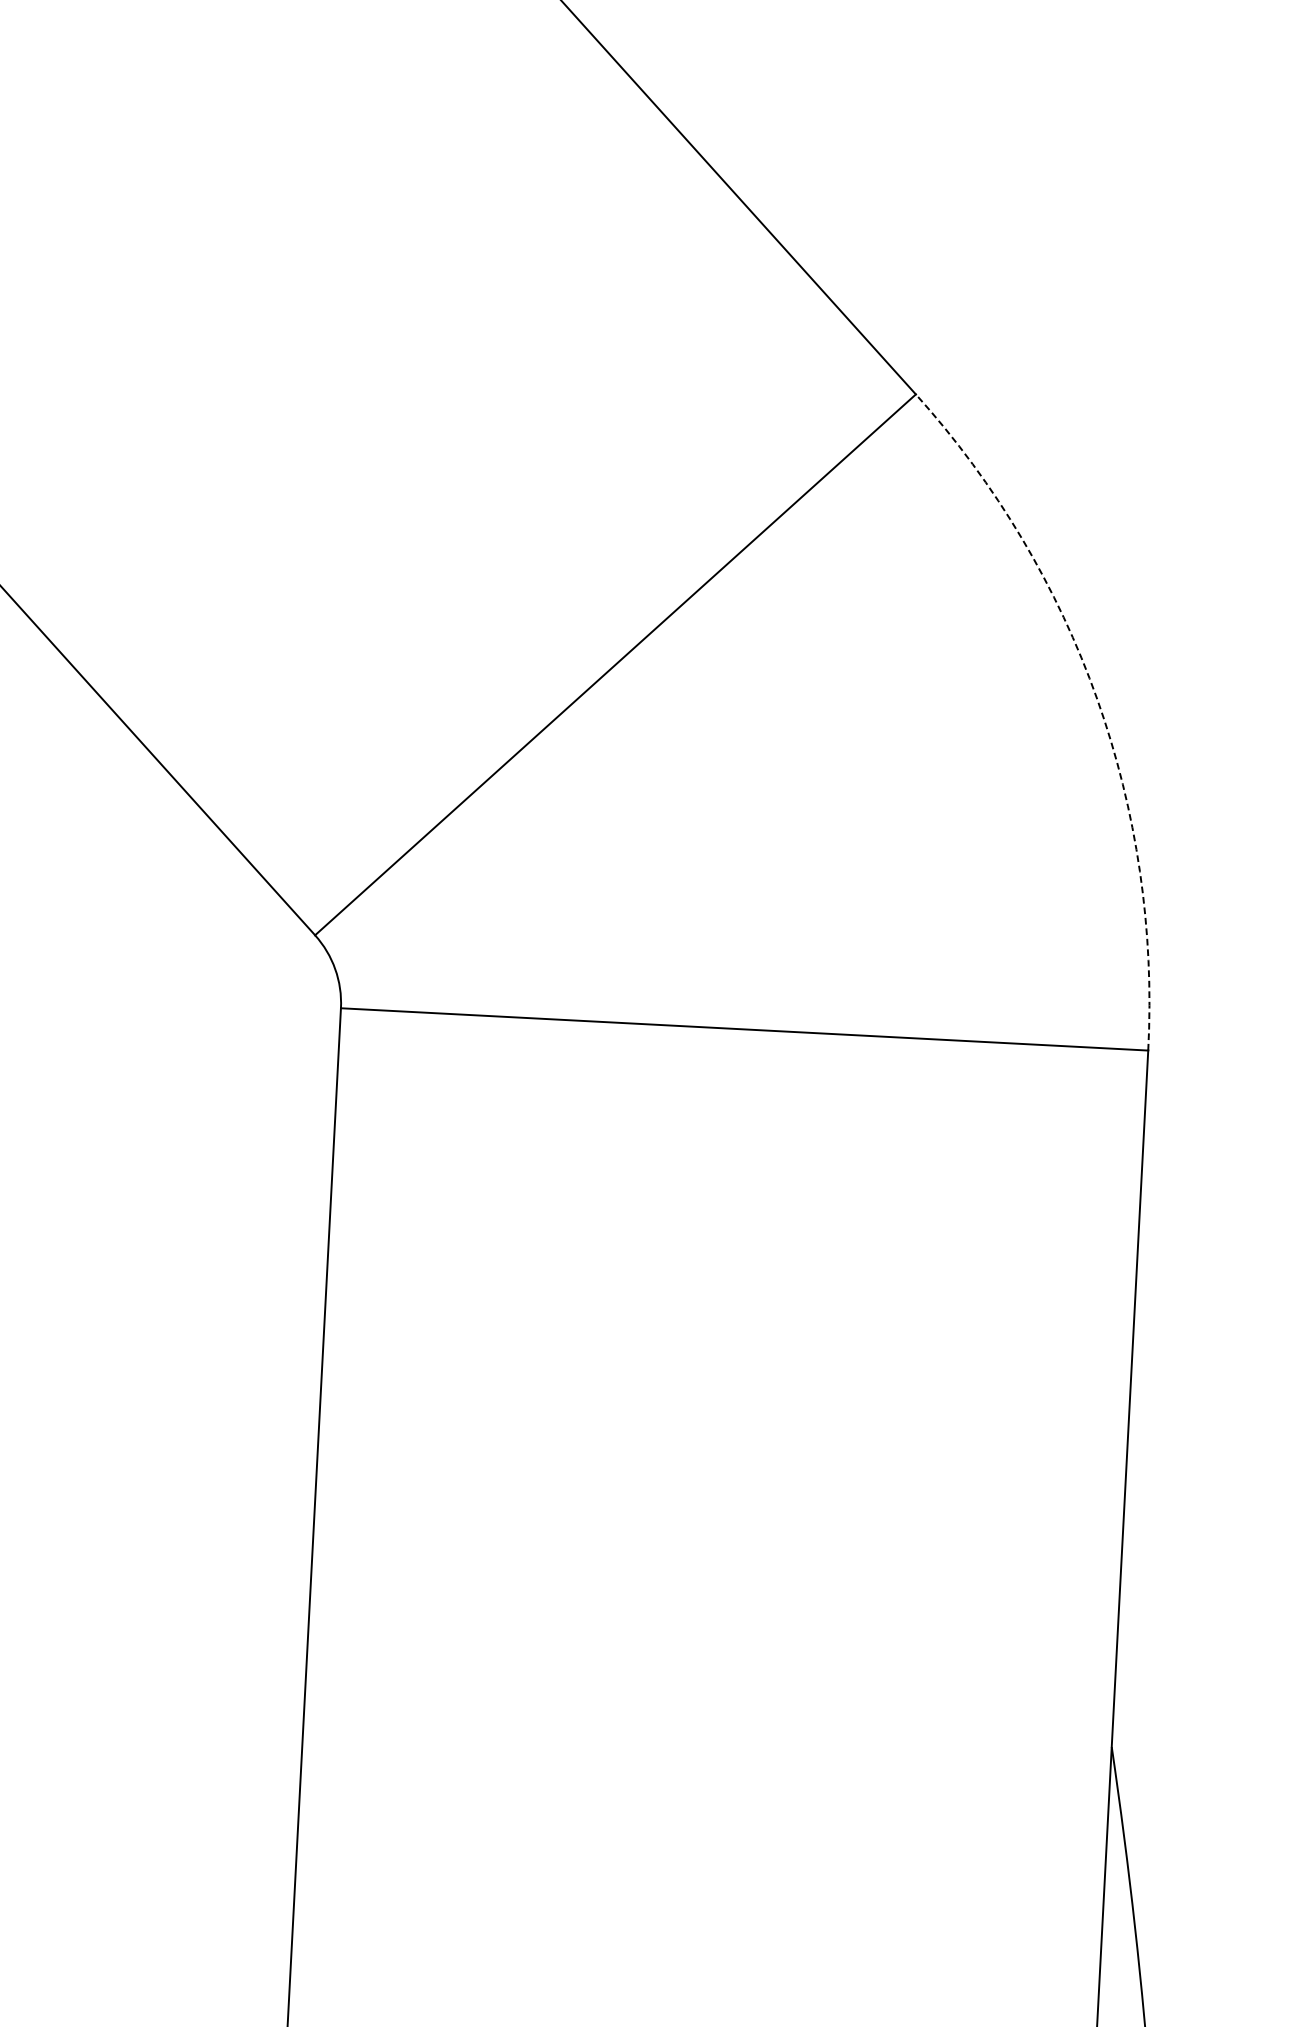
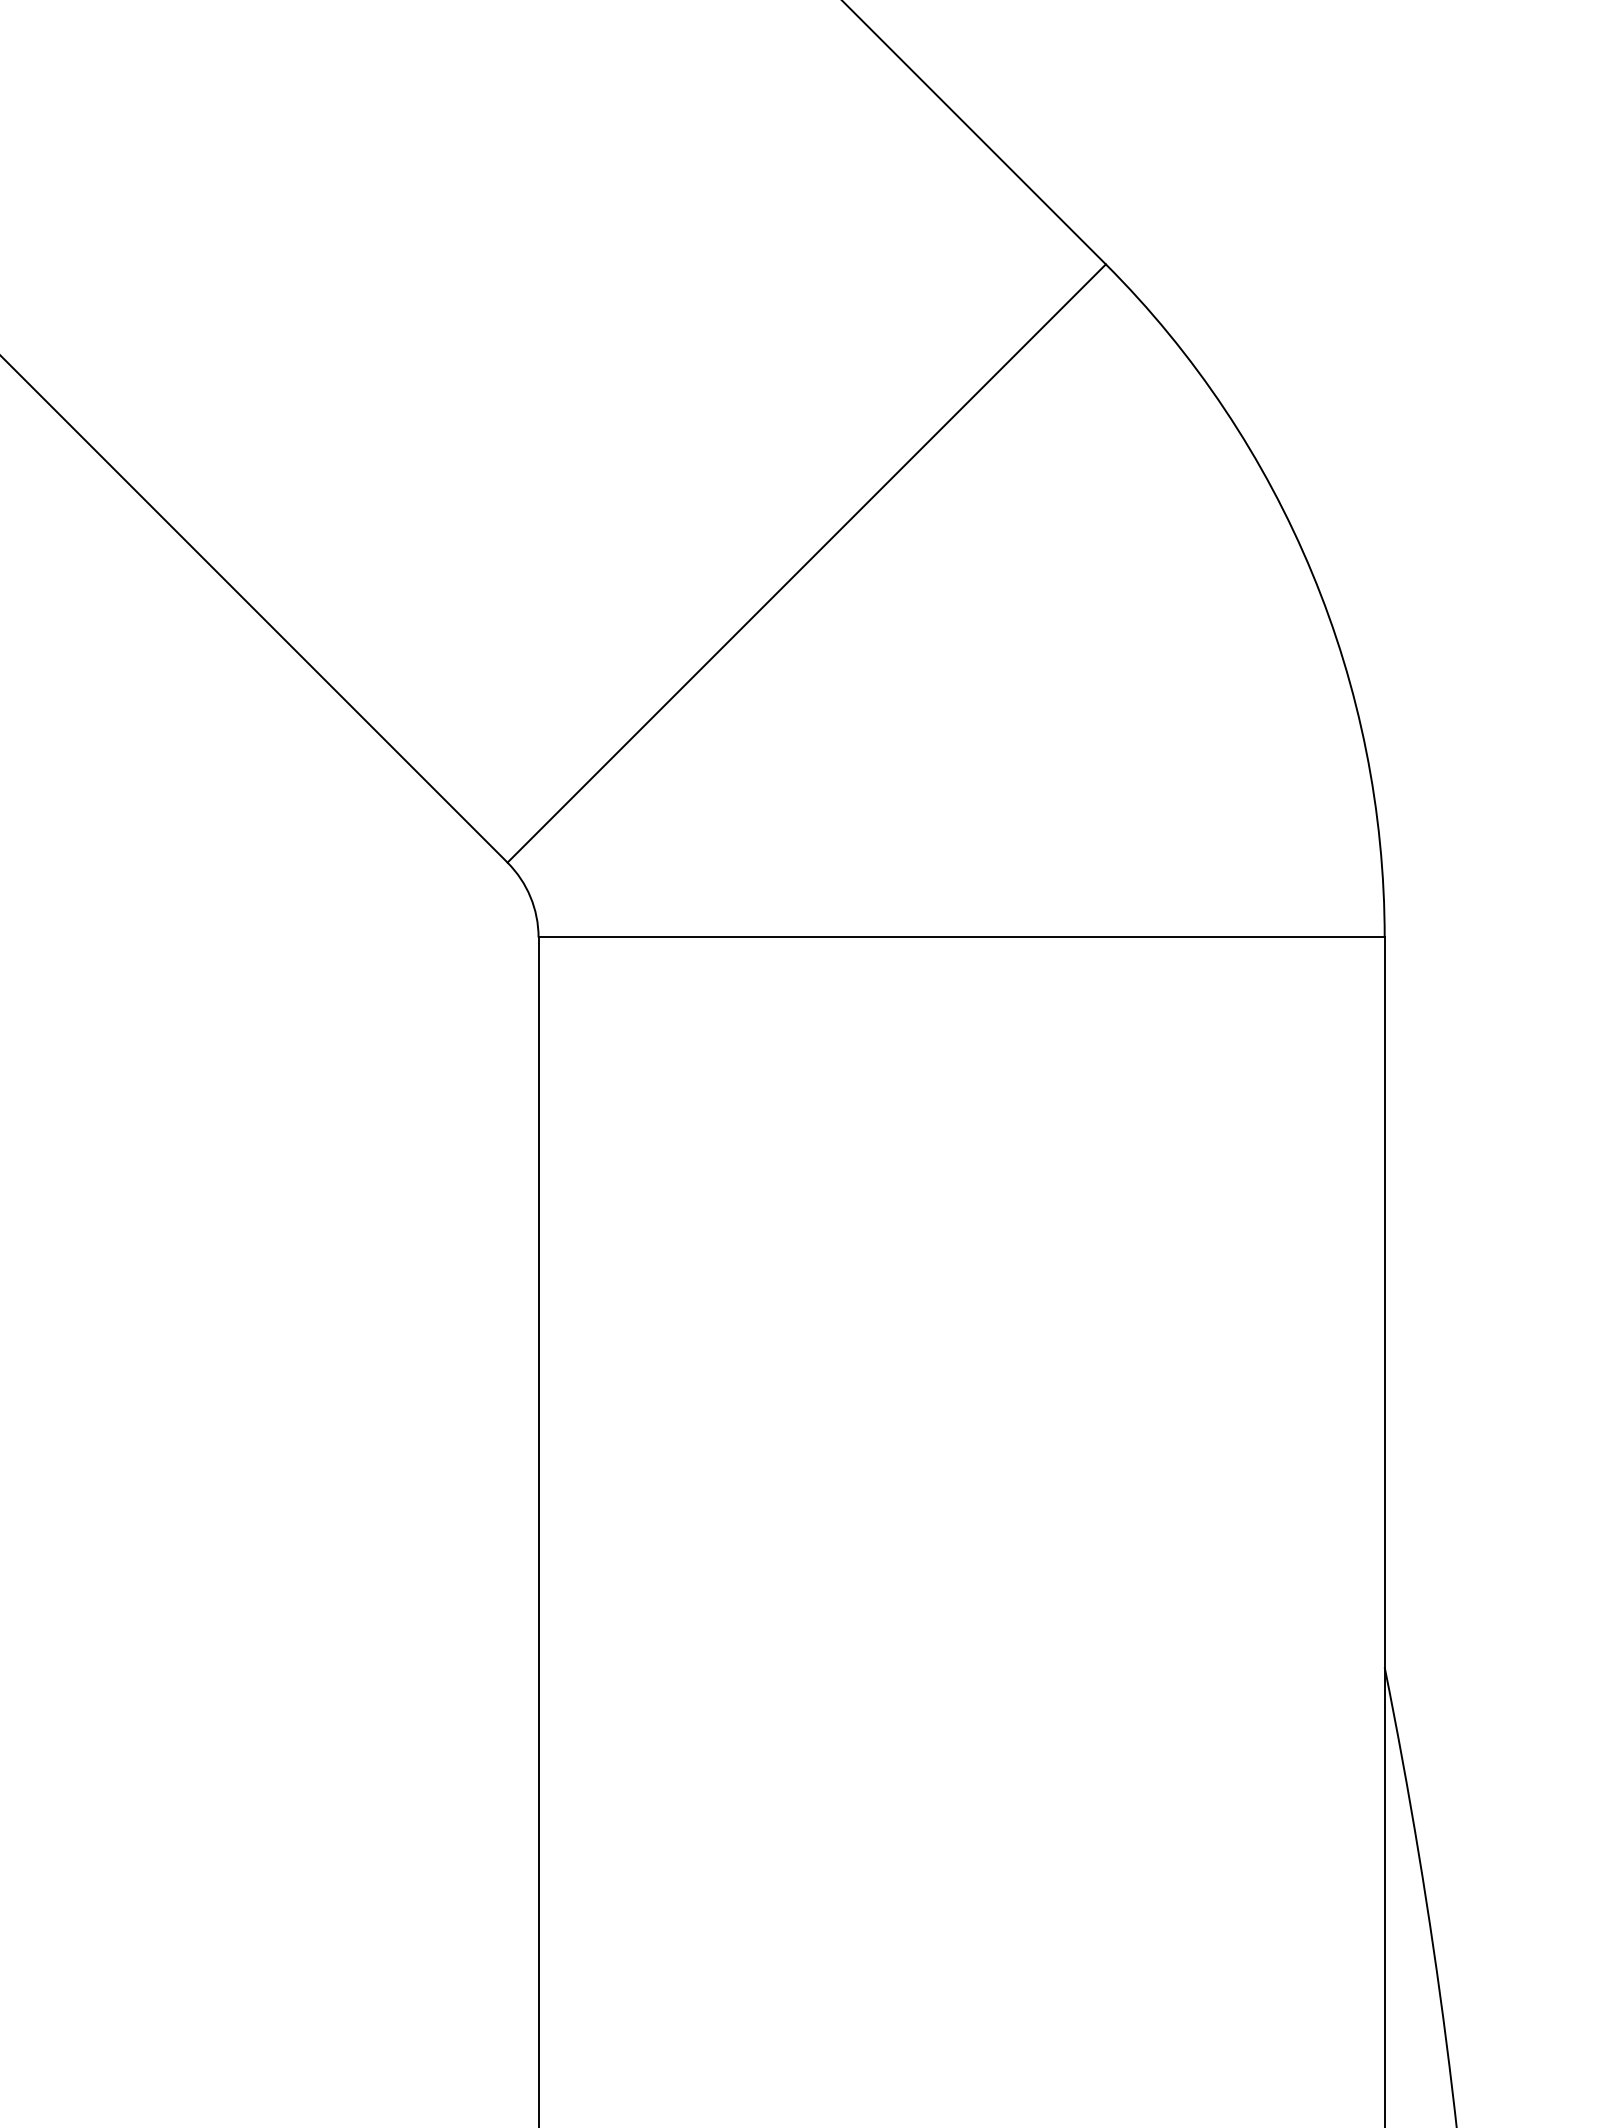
arc: (1097, 699) -> (1312, 573), dashed -> solid

